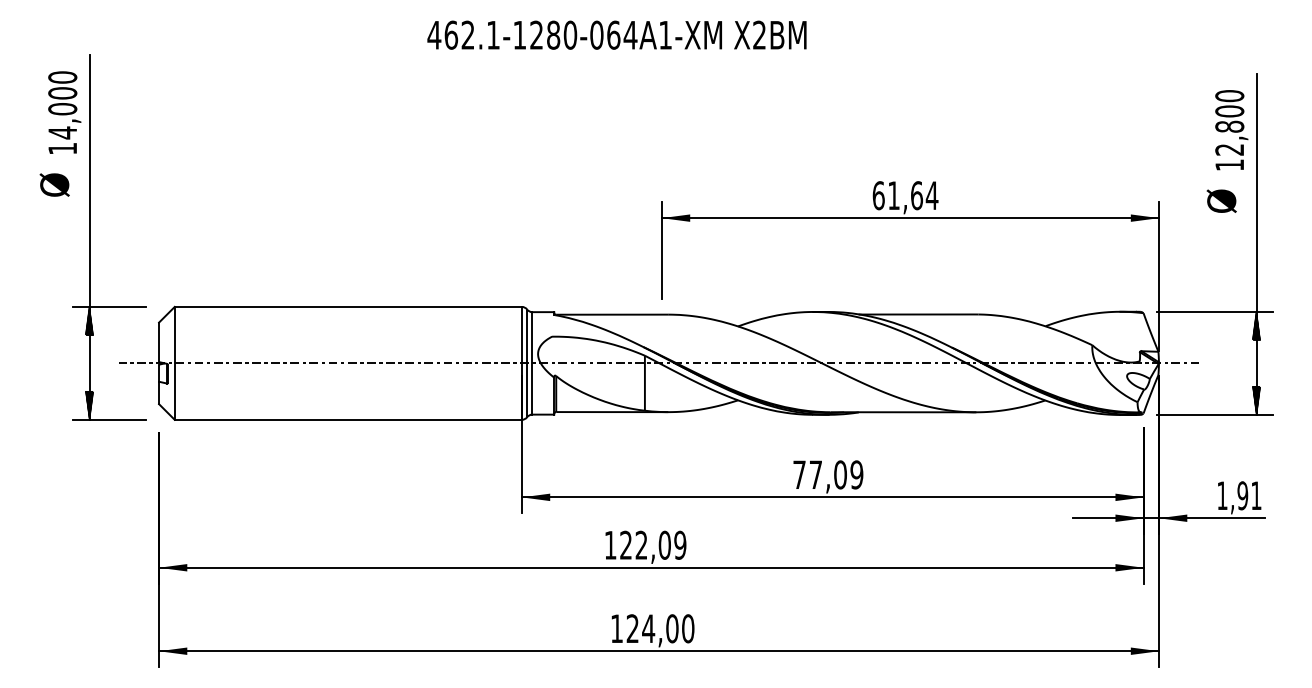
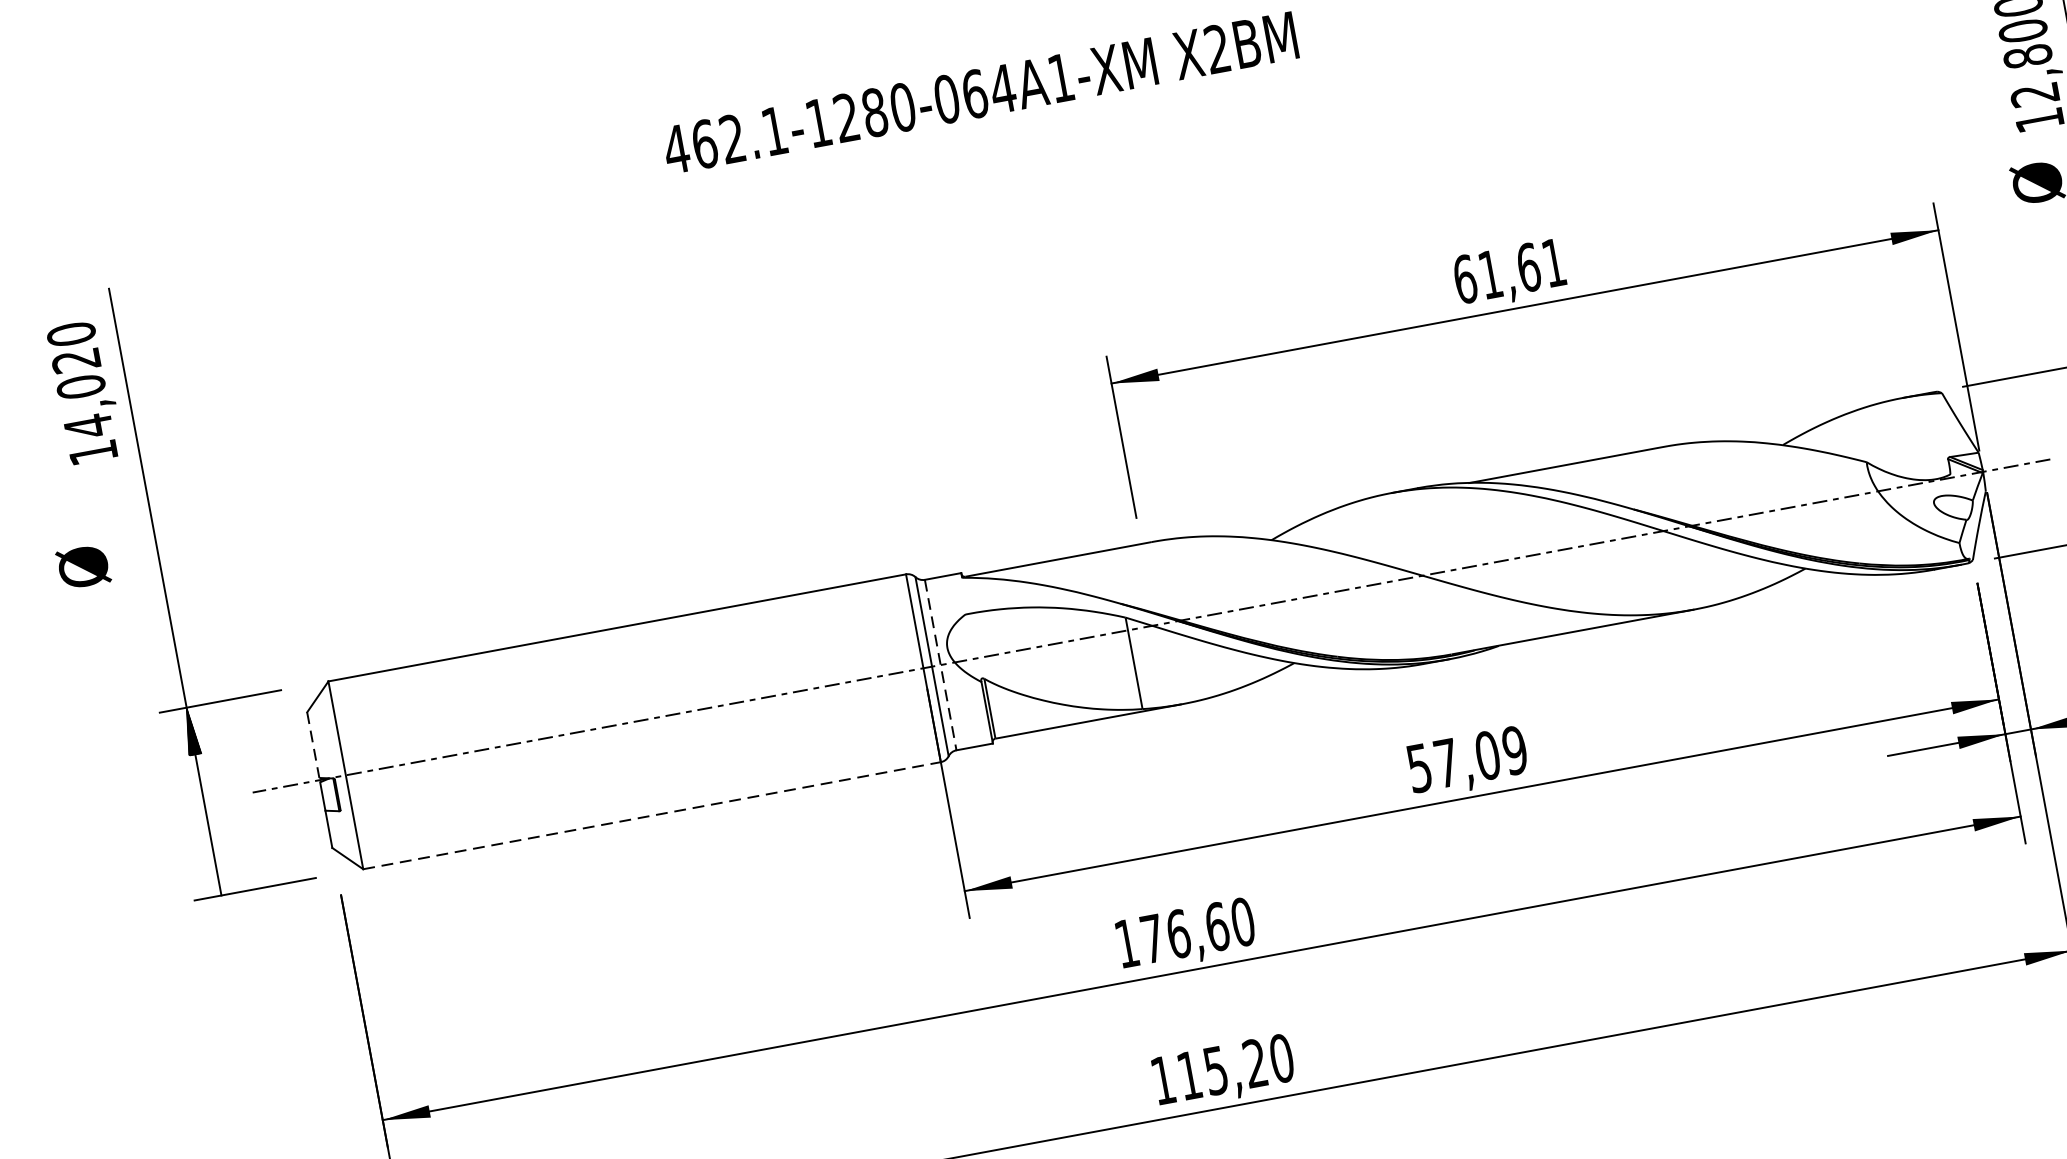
text: (62, 93) -> (75, 360), 14,000 -> 14,020
text: (54, 184) -> (82, 566), moved
text: (931, 195) -> (1552, 262), 61,64 -> 61,61
line: (159, 342) -> (314, 745), solid -> dashed
line: (532, 363) -> (941, 665), solid -> dashed
hatch: (89, 405) -> (217, 871), removed
line: (348, 419) -> (652, 815), solid -> dashed
text: (799, 474) -> (1419, 767), 77,09 -> 57,09
text: (653, 544) -> (1198, 928), 122,09 -> 176,60
text: (652, 628) -> (1222, 1069), 124,00 -> 115,20

